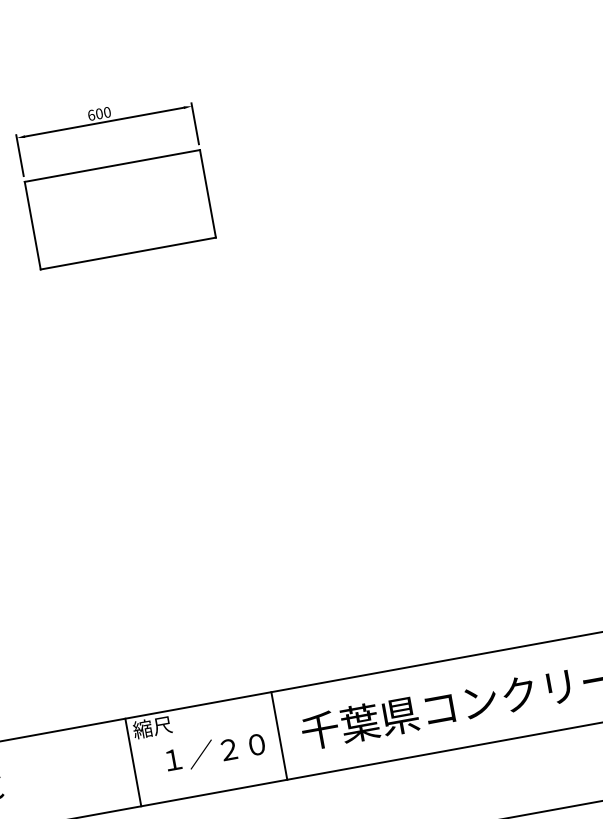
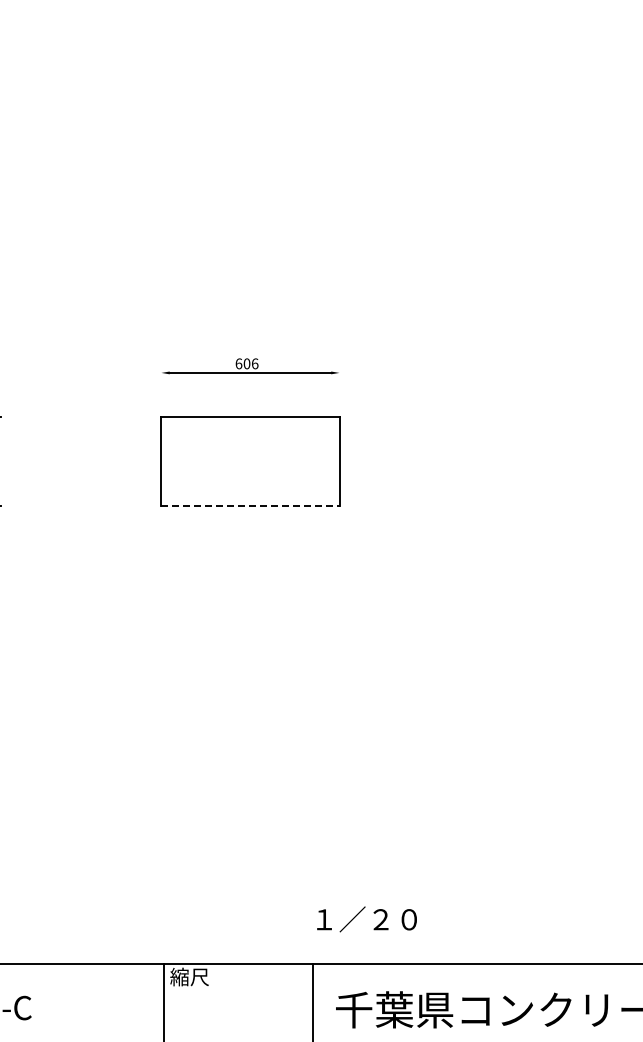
text: (106, 112) -> (254, 363), 600 -> 606
line: (195, 123) -> (339, 390), removed
line: (20, 155) -> (161, 390), removed
line: (128, 253) -> (250, 506), solid -> dashed
text: (214, 752) -> (366, 919), moved

